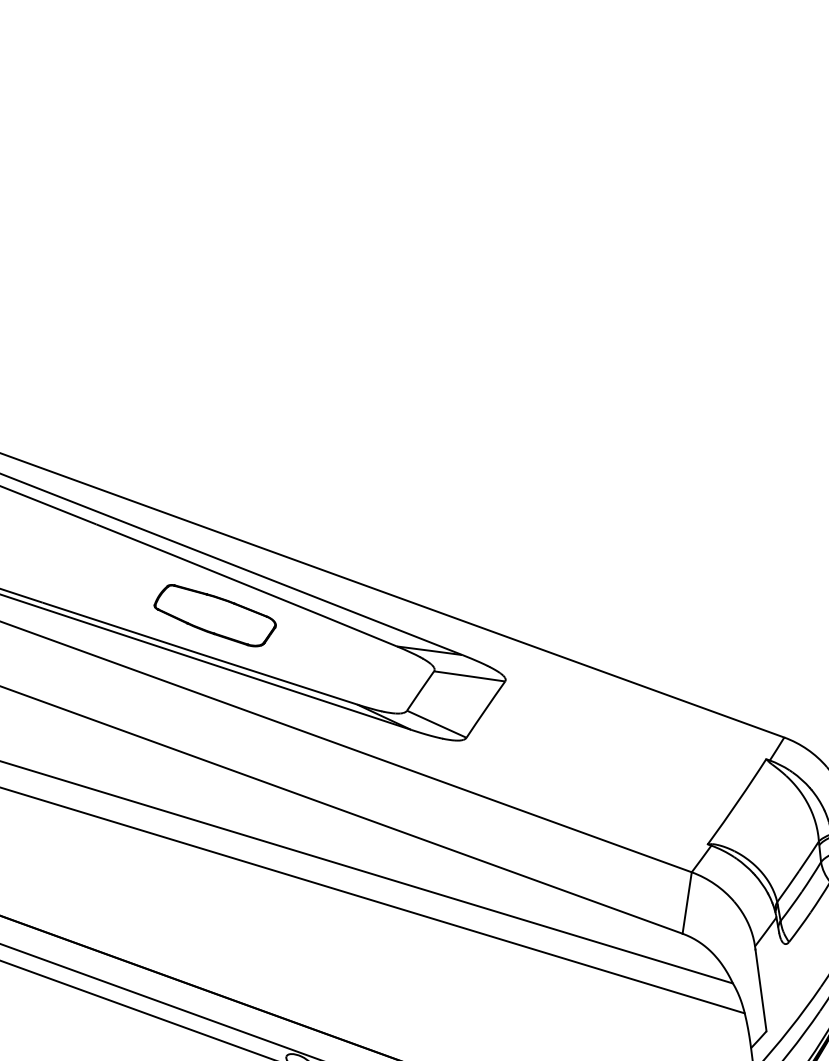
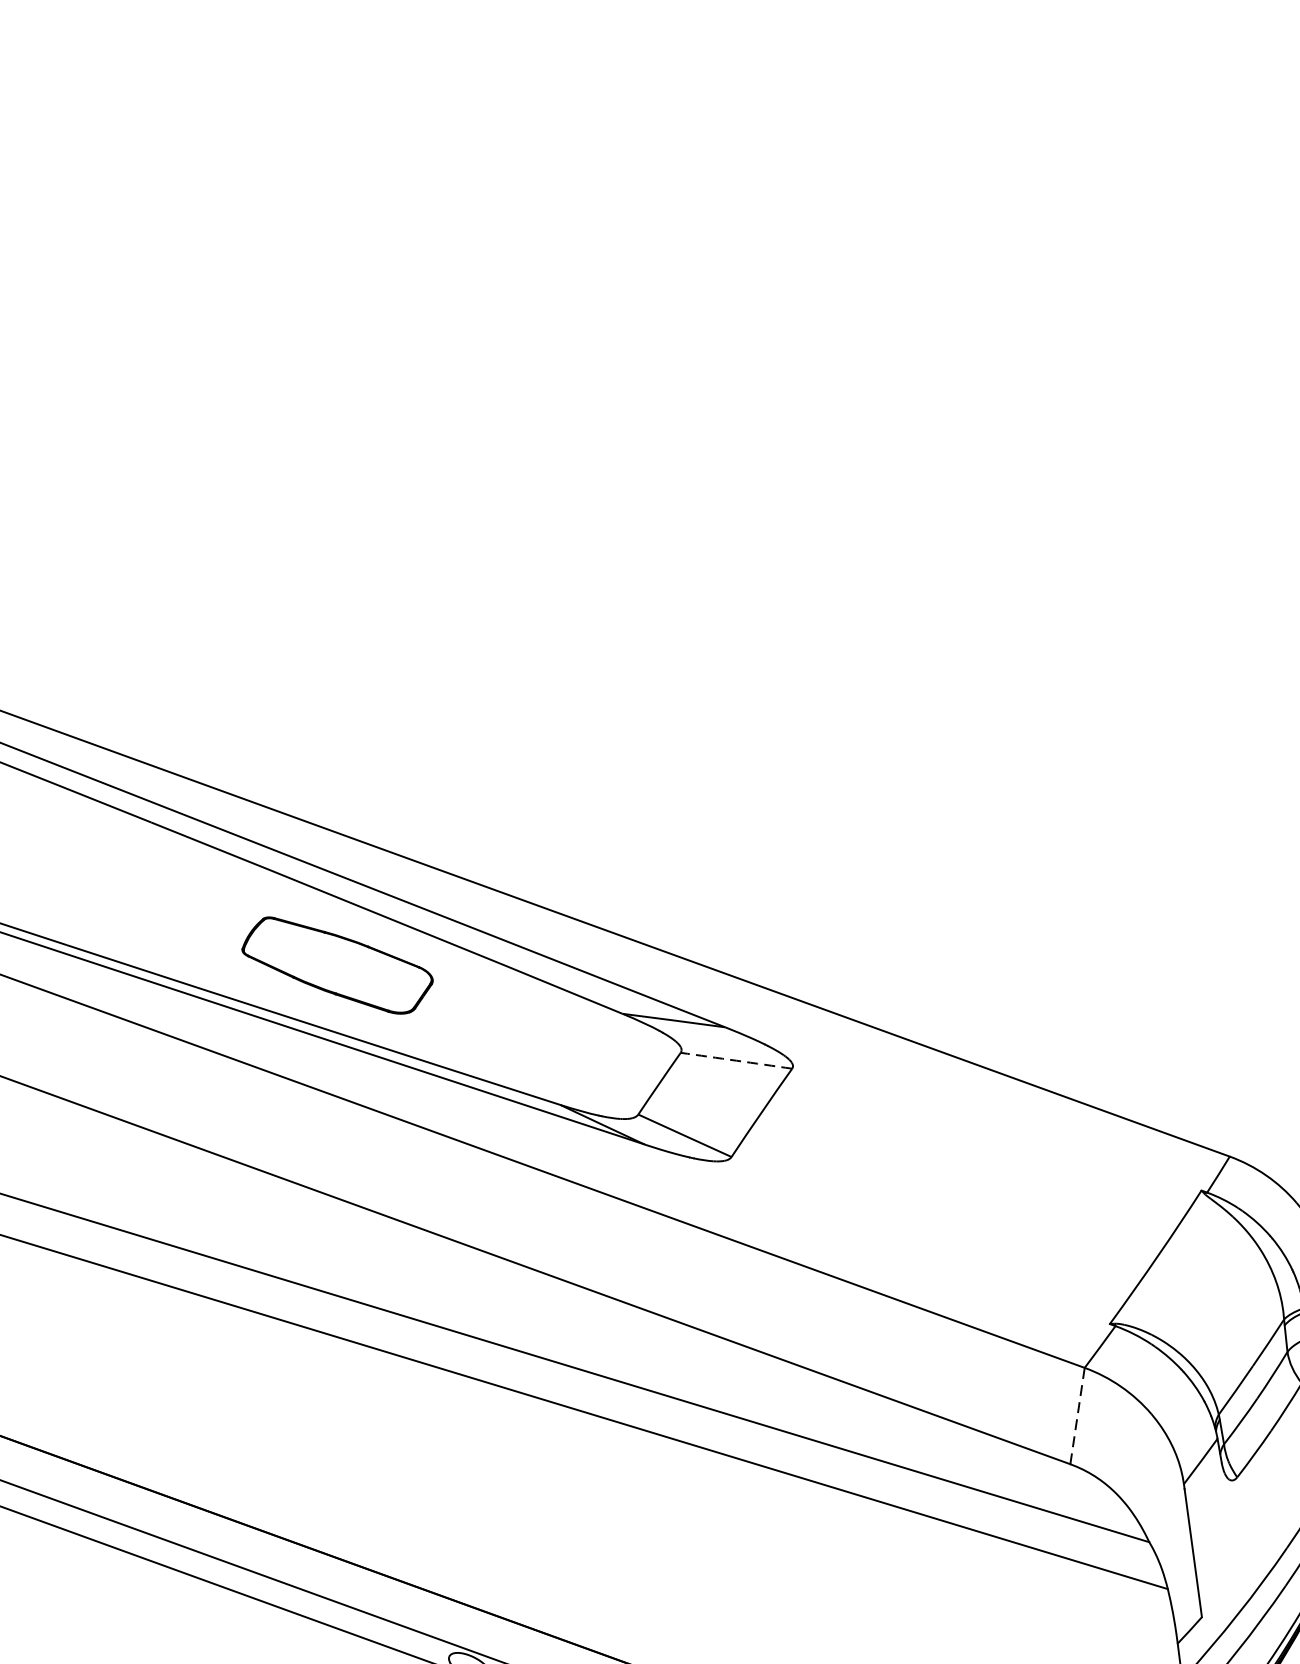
arc: (469, 676) -> (736, 1060), solid -> dashed
line: (687, 902) -> (1078, 1415), solid -> dashed

